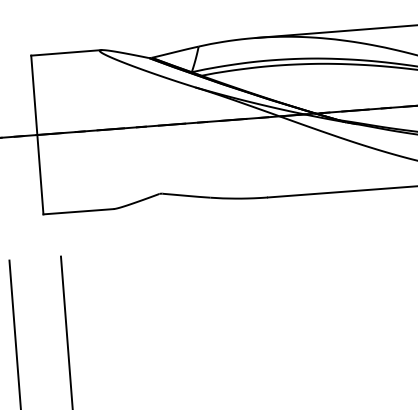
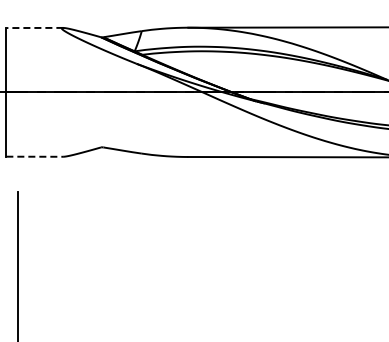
line: (65, 52) -> (34, 27), solid -> dashed
line: (78, 211) -> (34, 156), solid -> dashed

